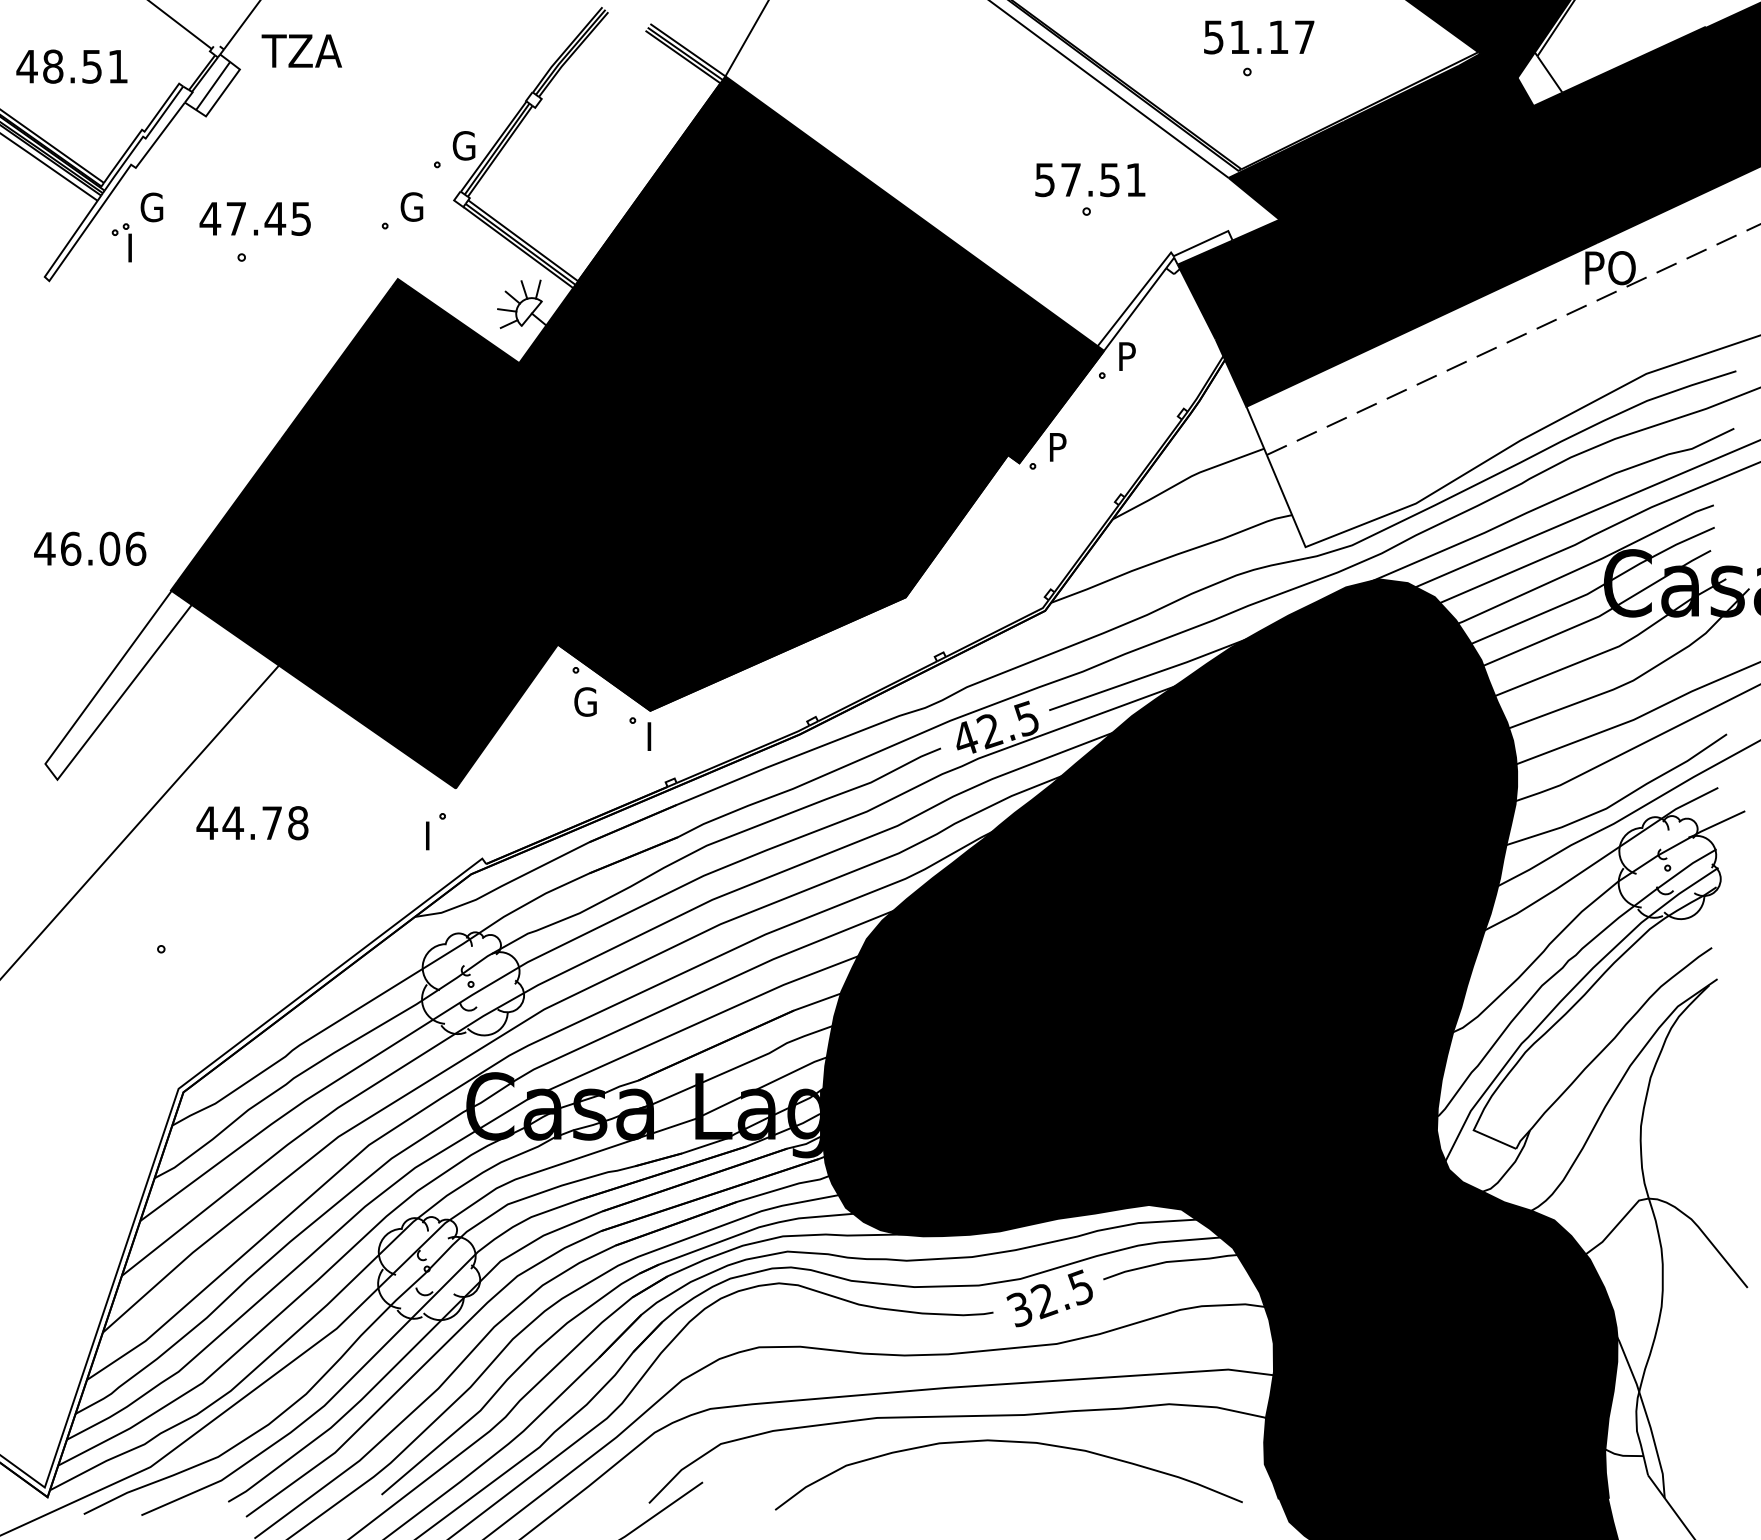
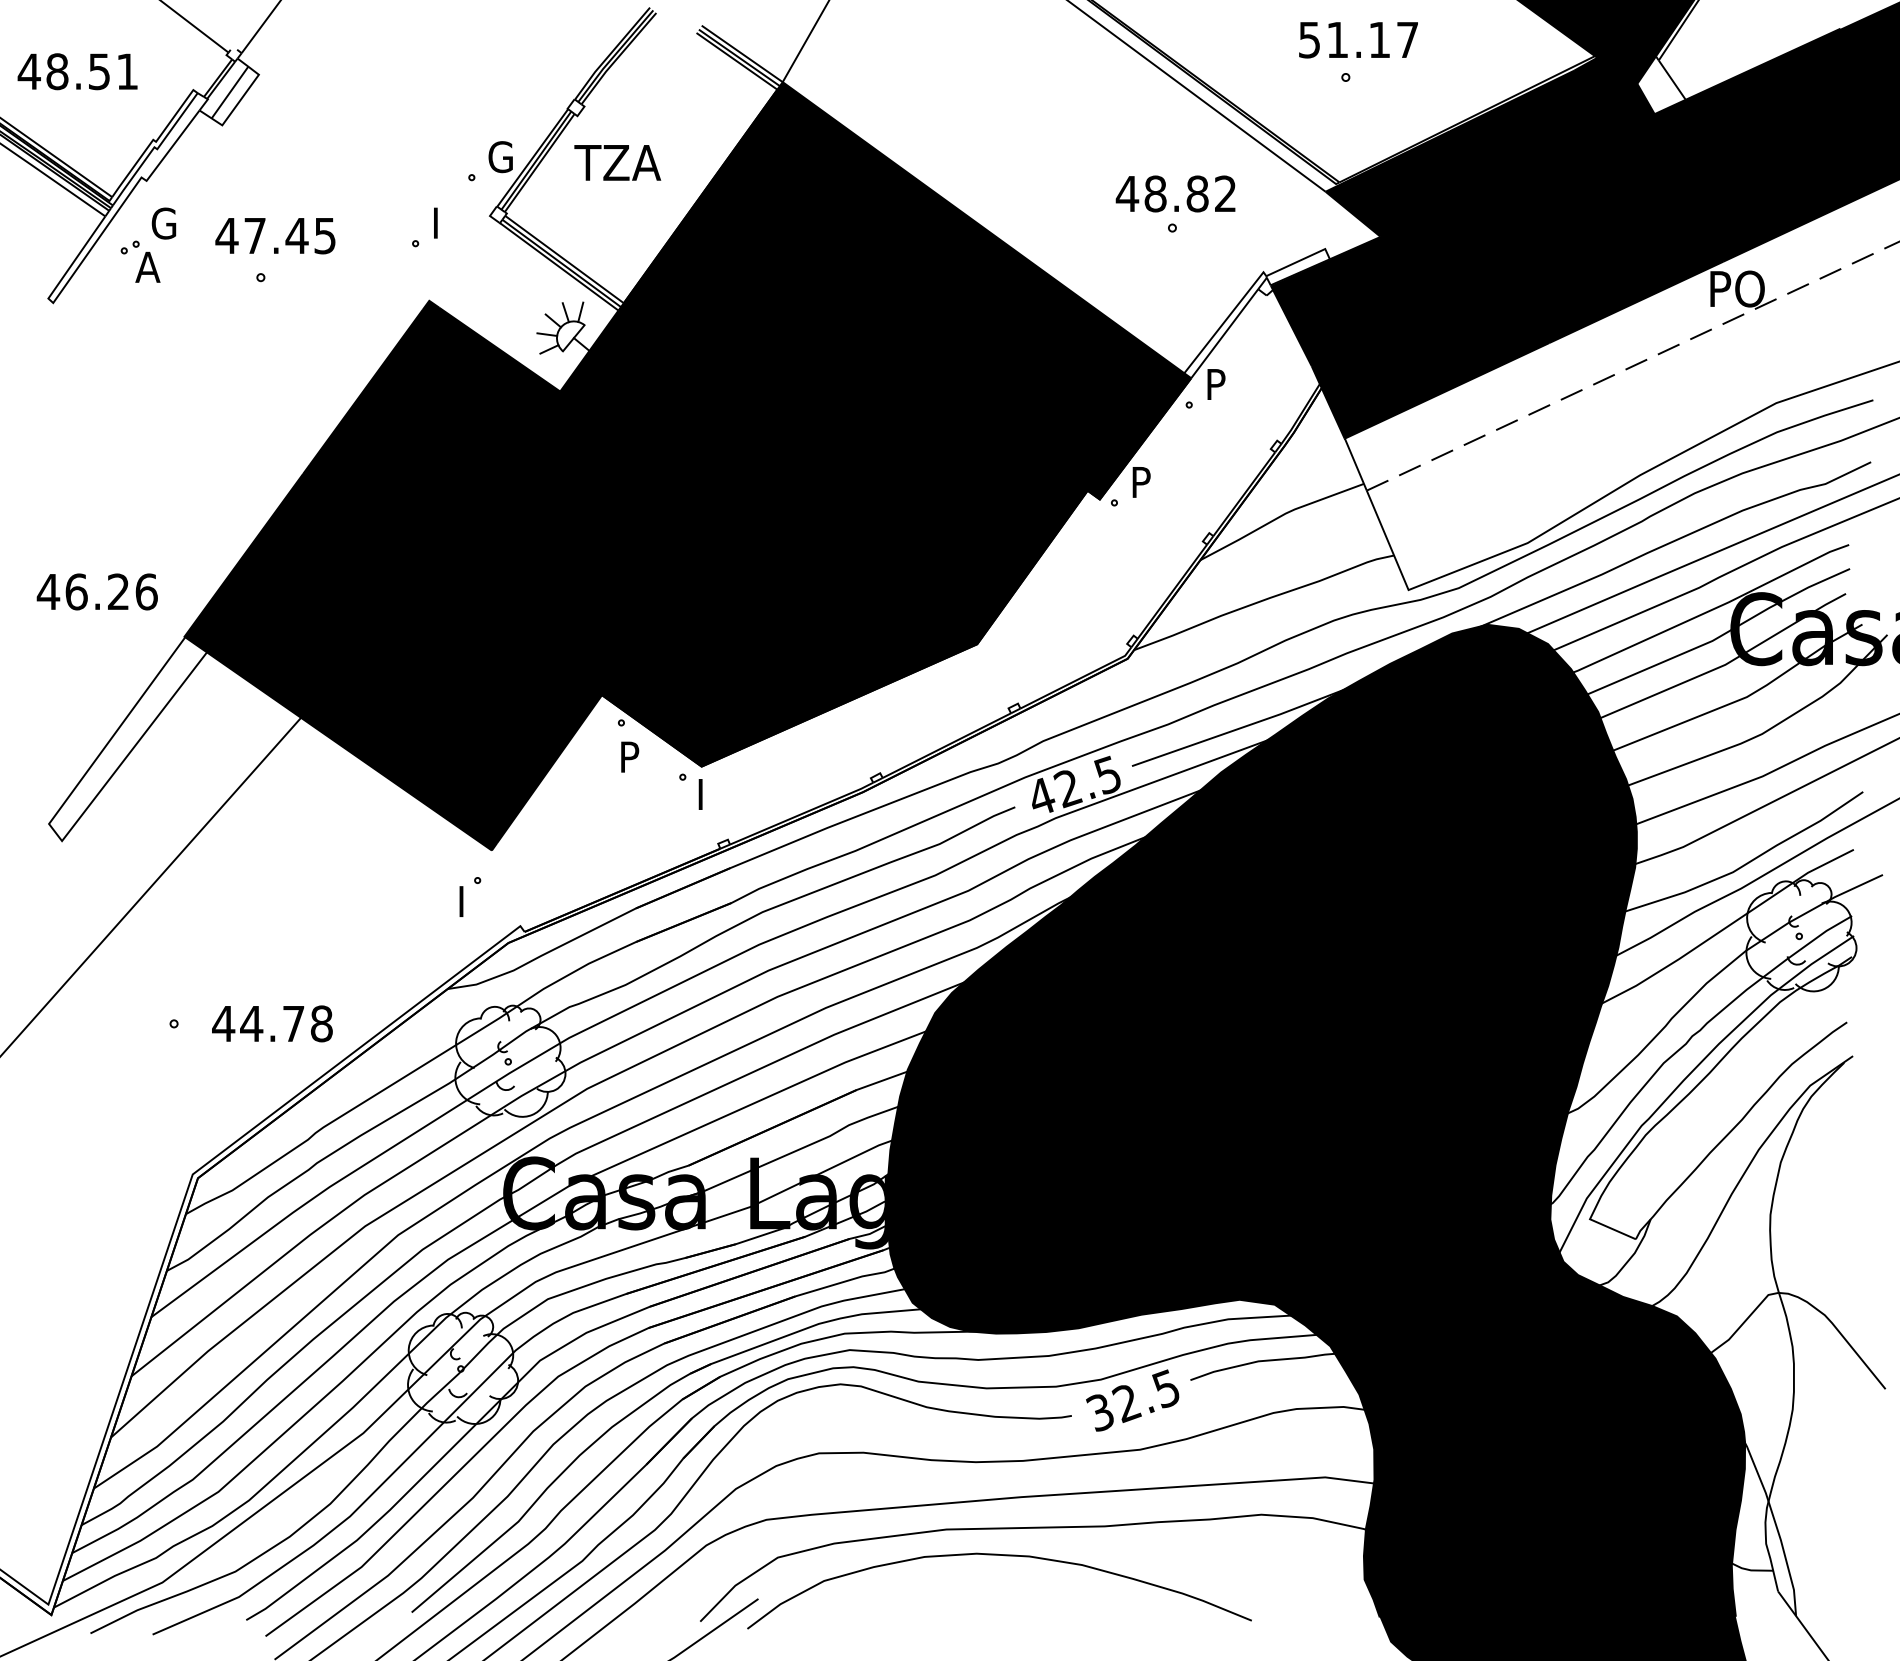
text: (301, 50) -> (617, 162), moved
text: (1089, 179) -> (1175, 193), 57.51 -> 48.82
text: (411, 207) -> (444, 223), G -> I
text: (136, 247) -> (147, 266), I -> A
text: (109, 548) -> (118, 591), 46.06 -> 46.26
text: (585, 702) -> (631, 757), G -> P
text: (252, 822) -> (272, 1023), moved
curve: (1013, 1442) -> (1004, 1556), moved

